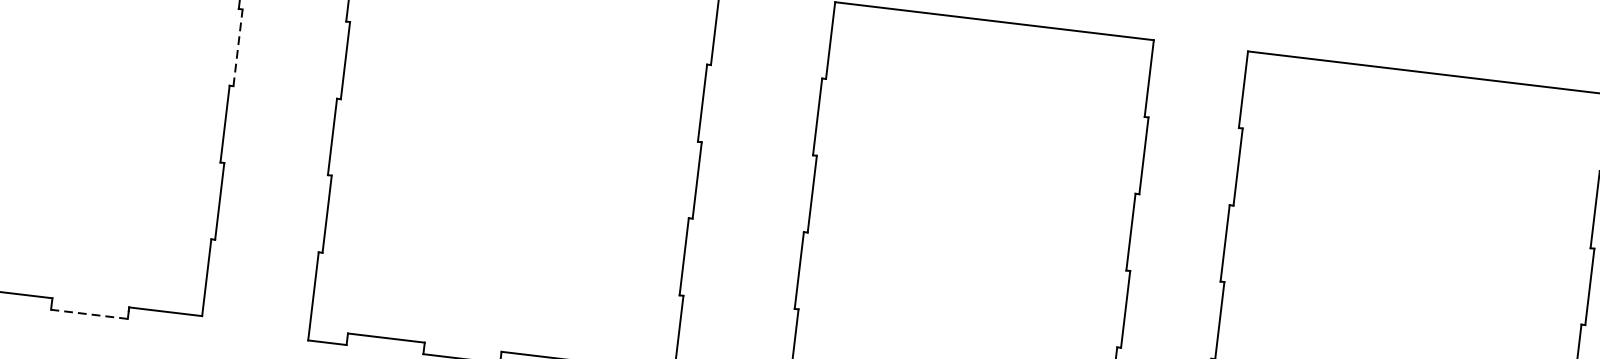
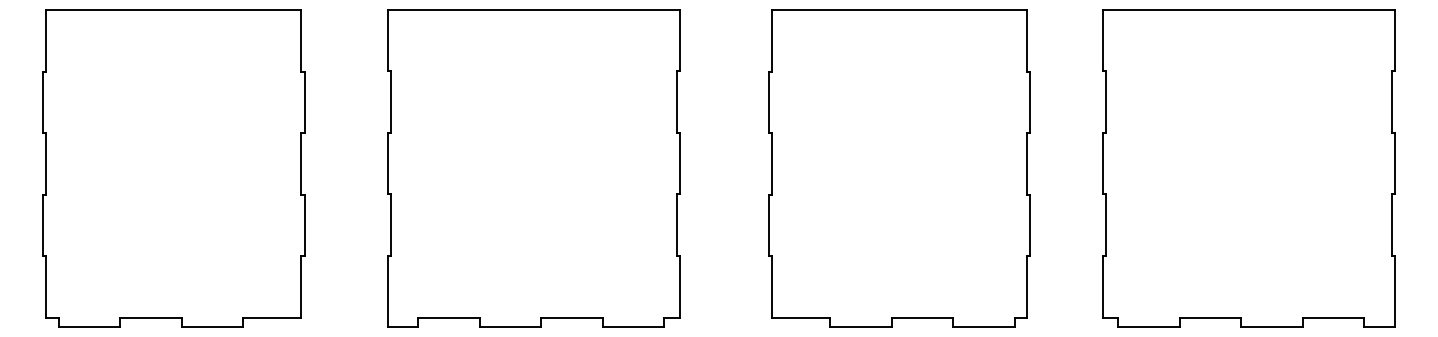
line: (237, 47) -> (304, 102), dashed -> solid
line: (89, 313) -> (212, 326), dashed -> solid

